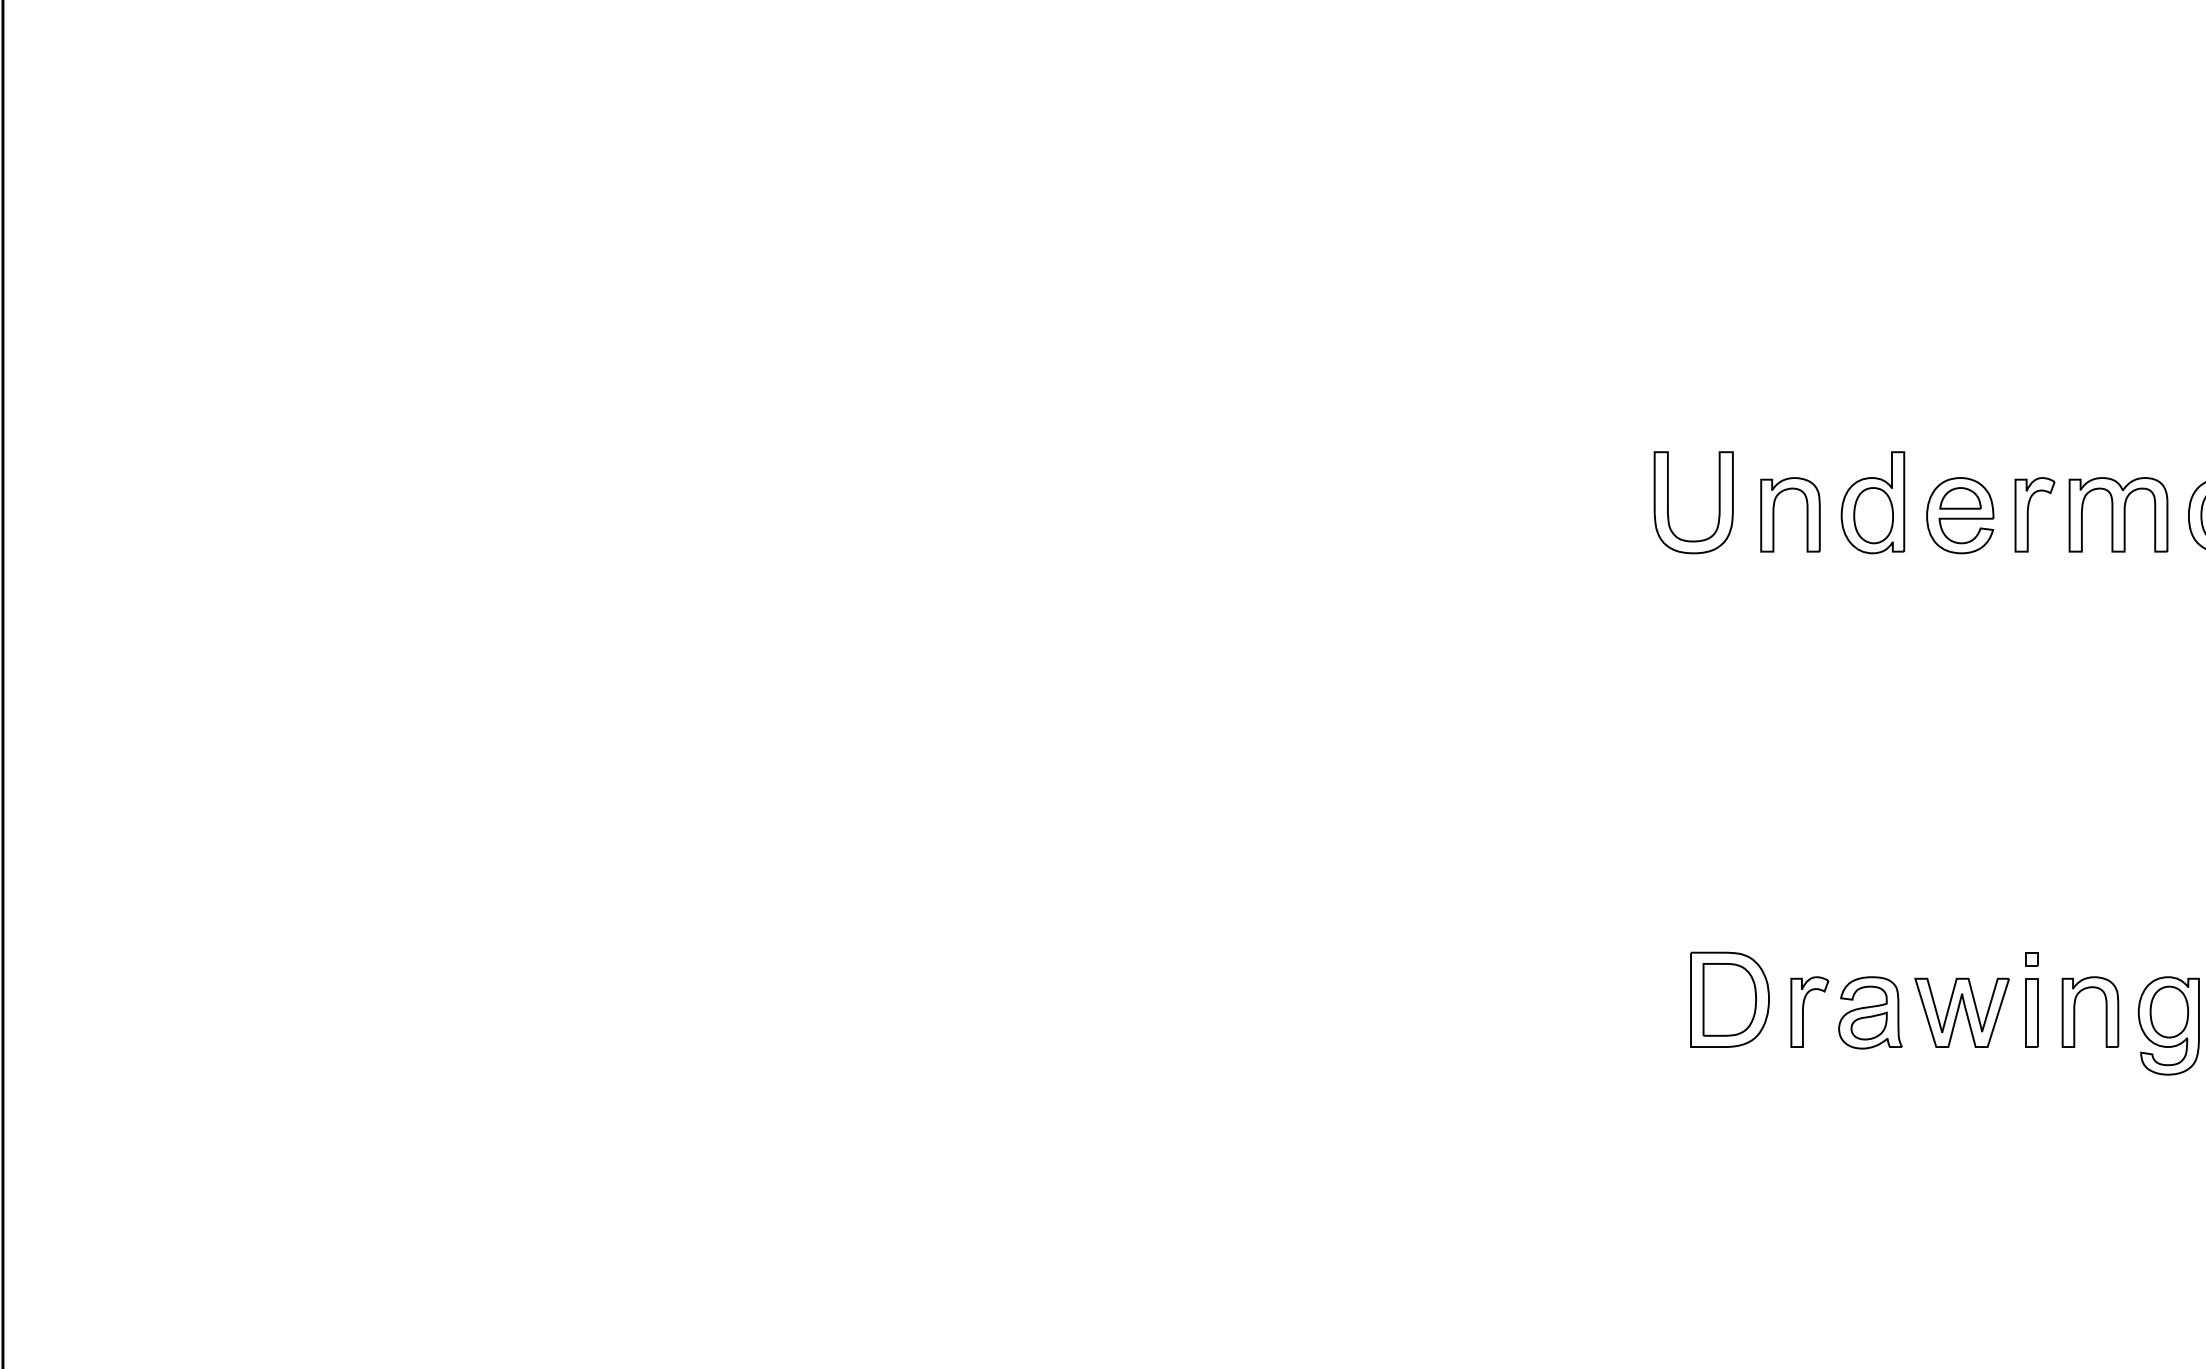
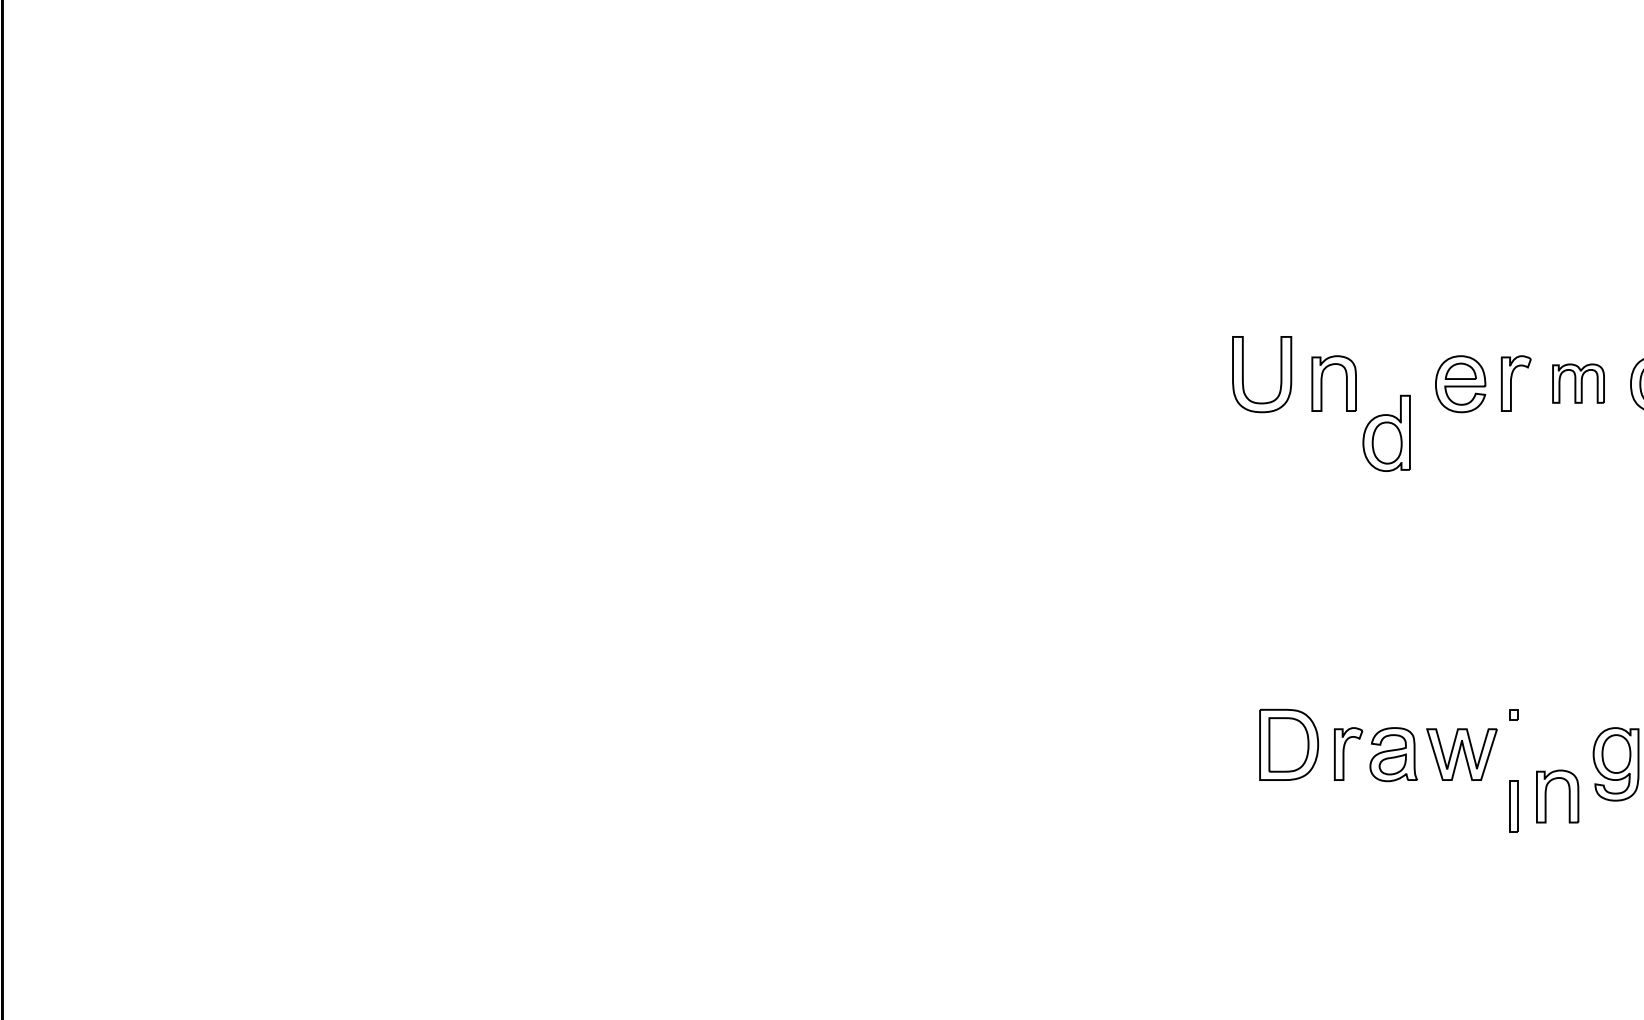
part: (1872, 502) -> (1386, 433), moved
part: (2118, 514) -> (1578, 383), size x0.7
part: (2075, 1011) -> (1546, 796), moved
part: (2031, 1012) -> (1513, 806), moved

